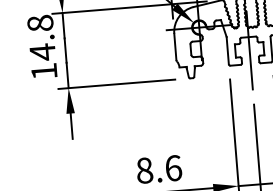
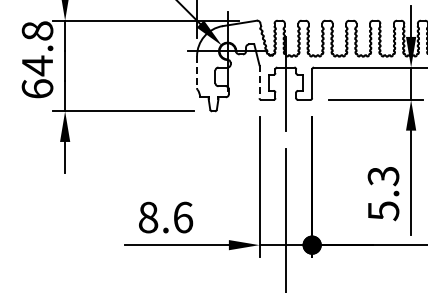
line: (175, 47) -> (197, 72), solid -> dashed
line: (227, 51) -> (259, 82), solid -> dashed
text: (44, 71) -> (37, 88), 14.8 -> 64.8

